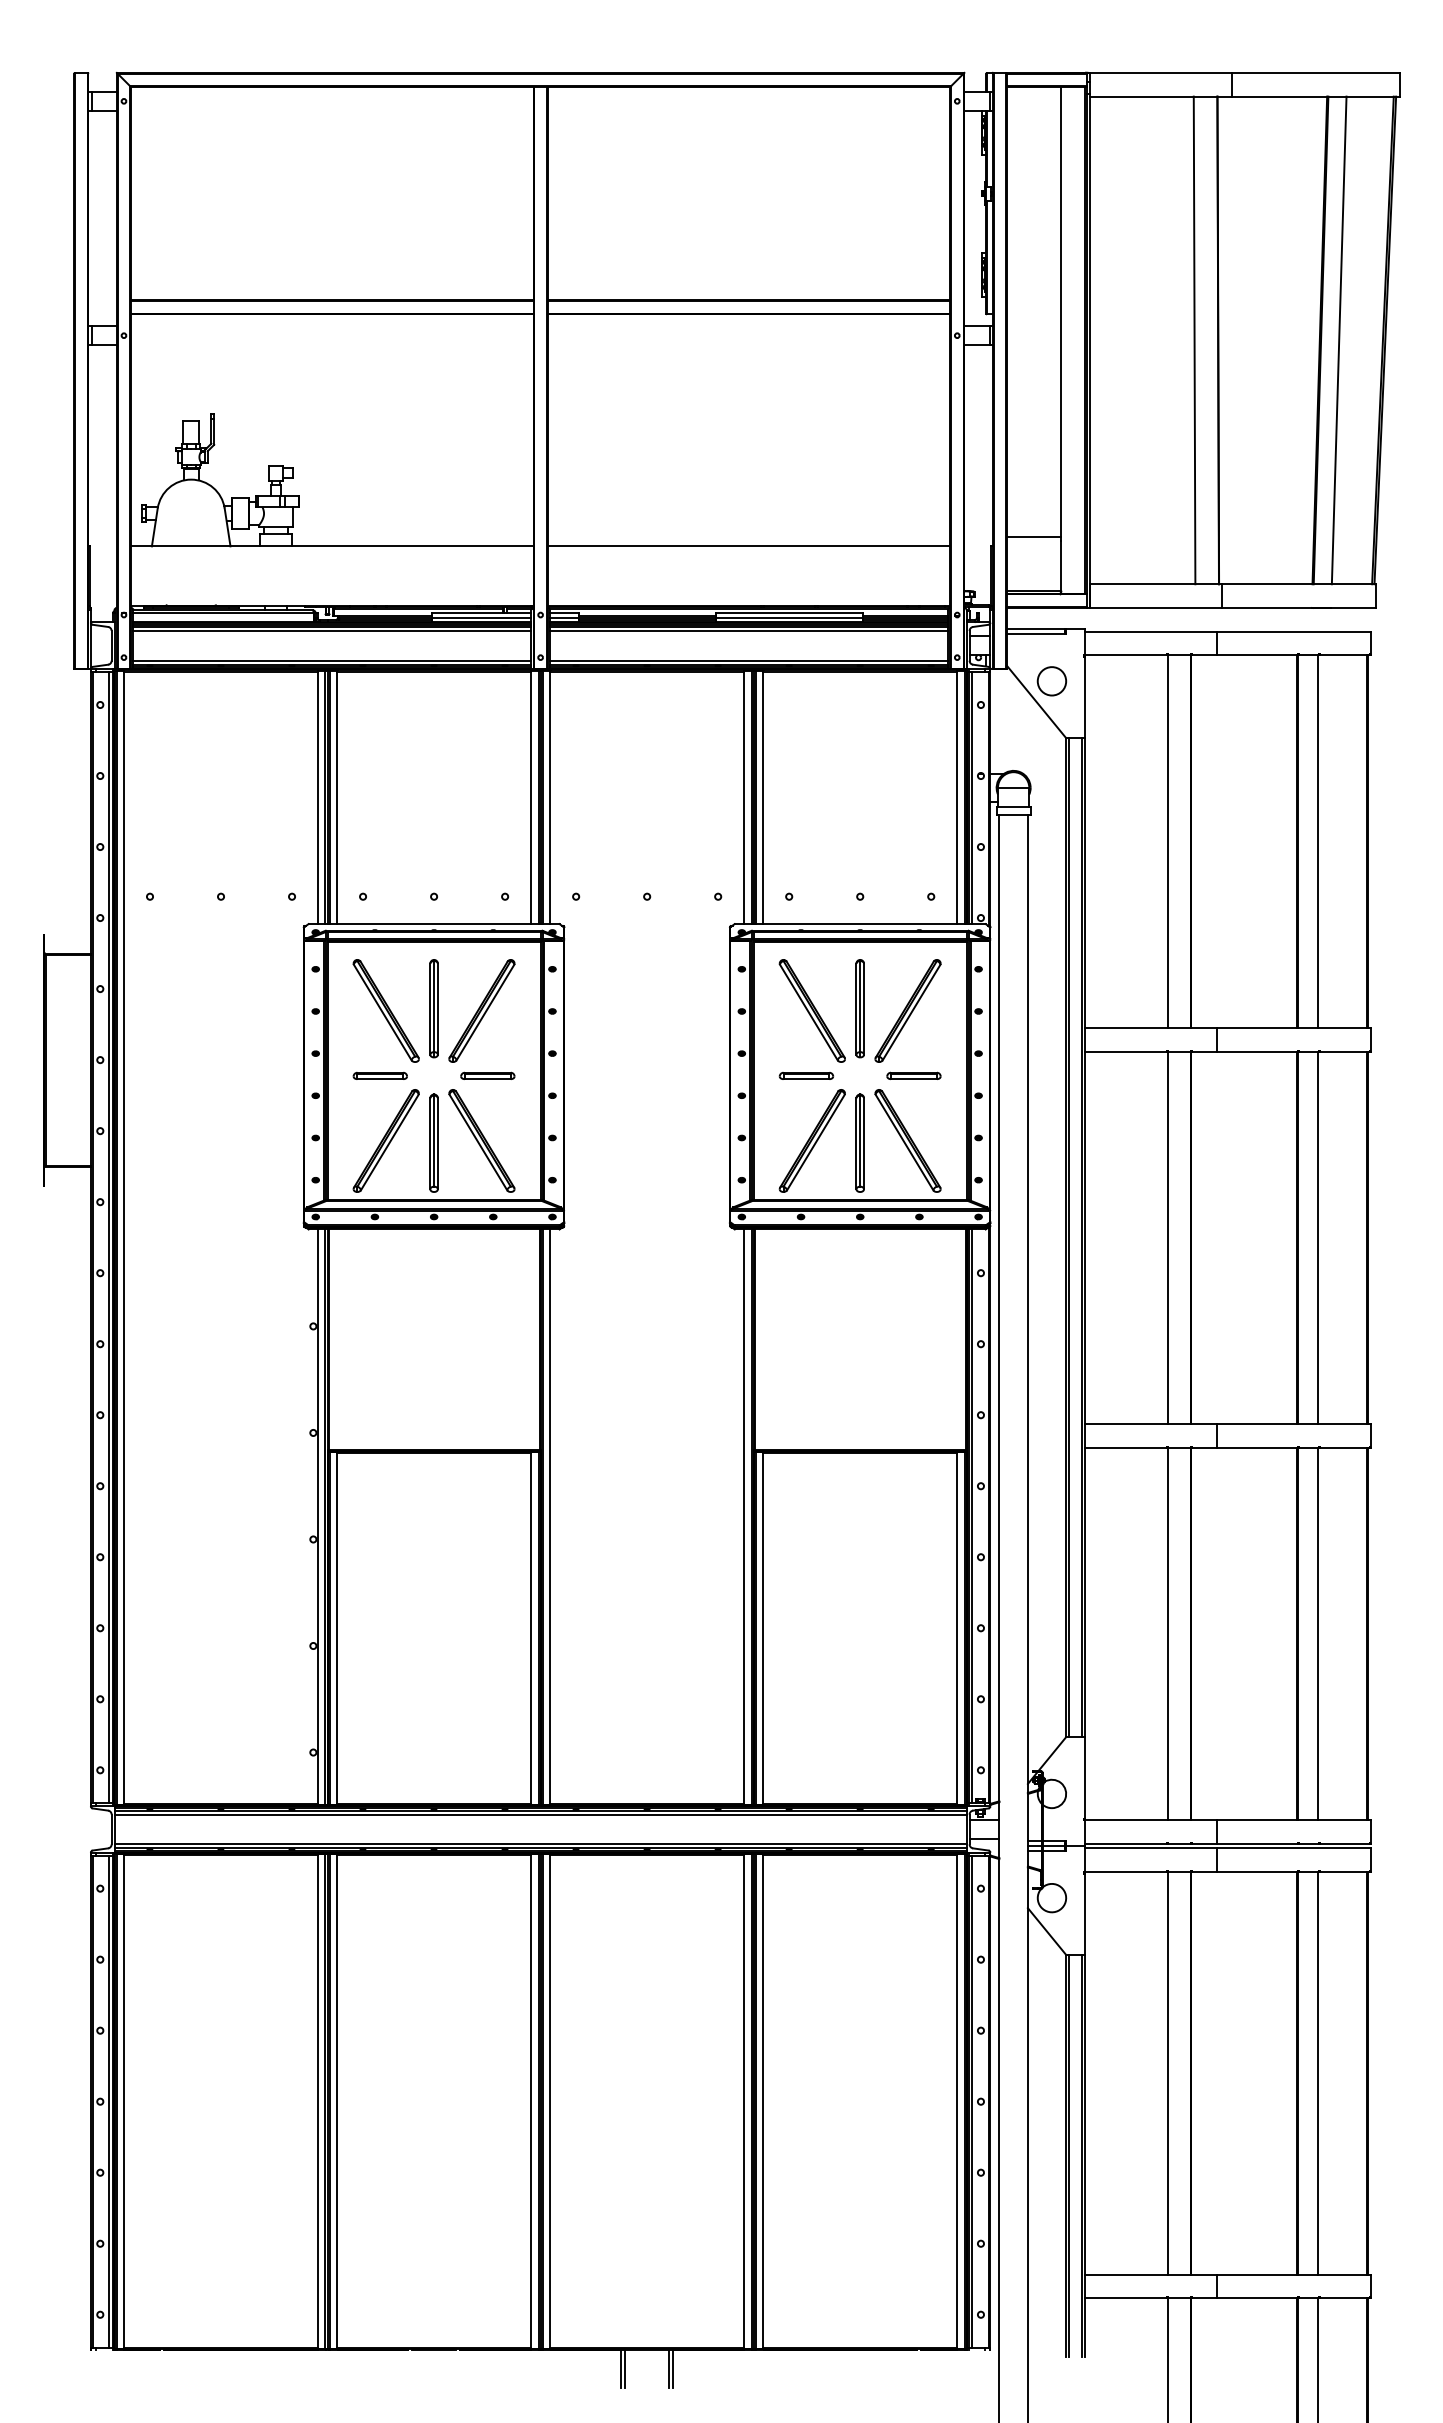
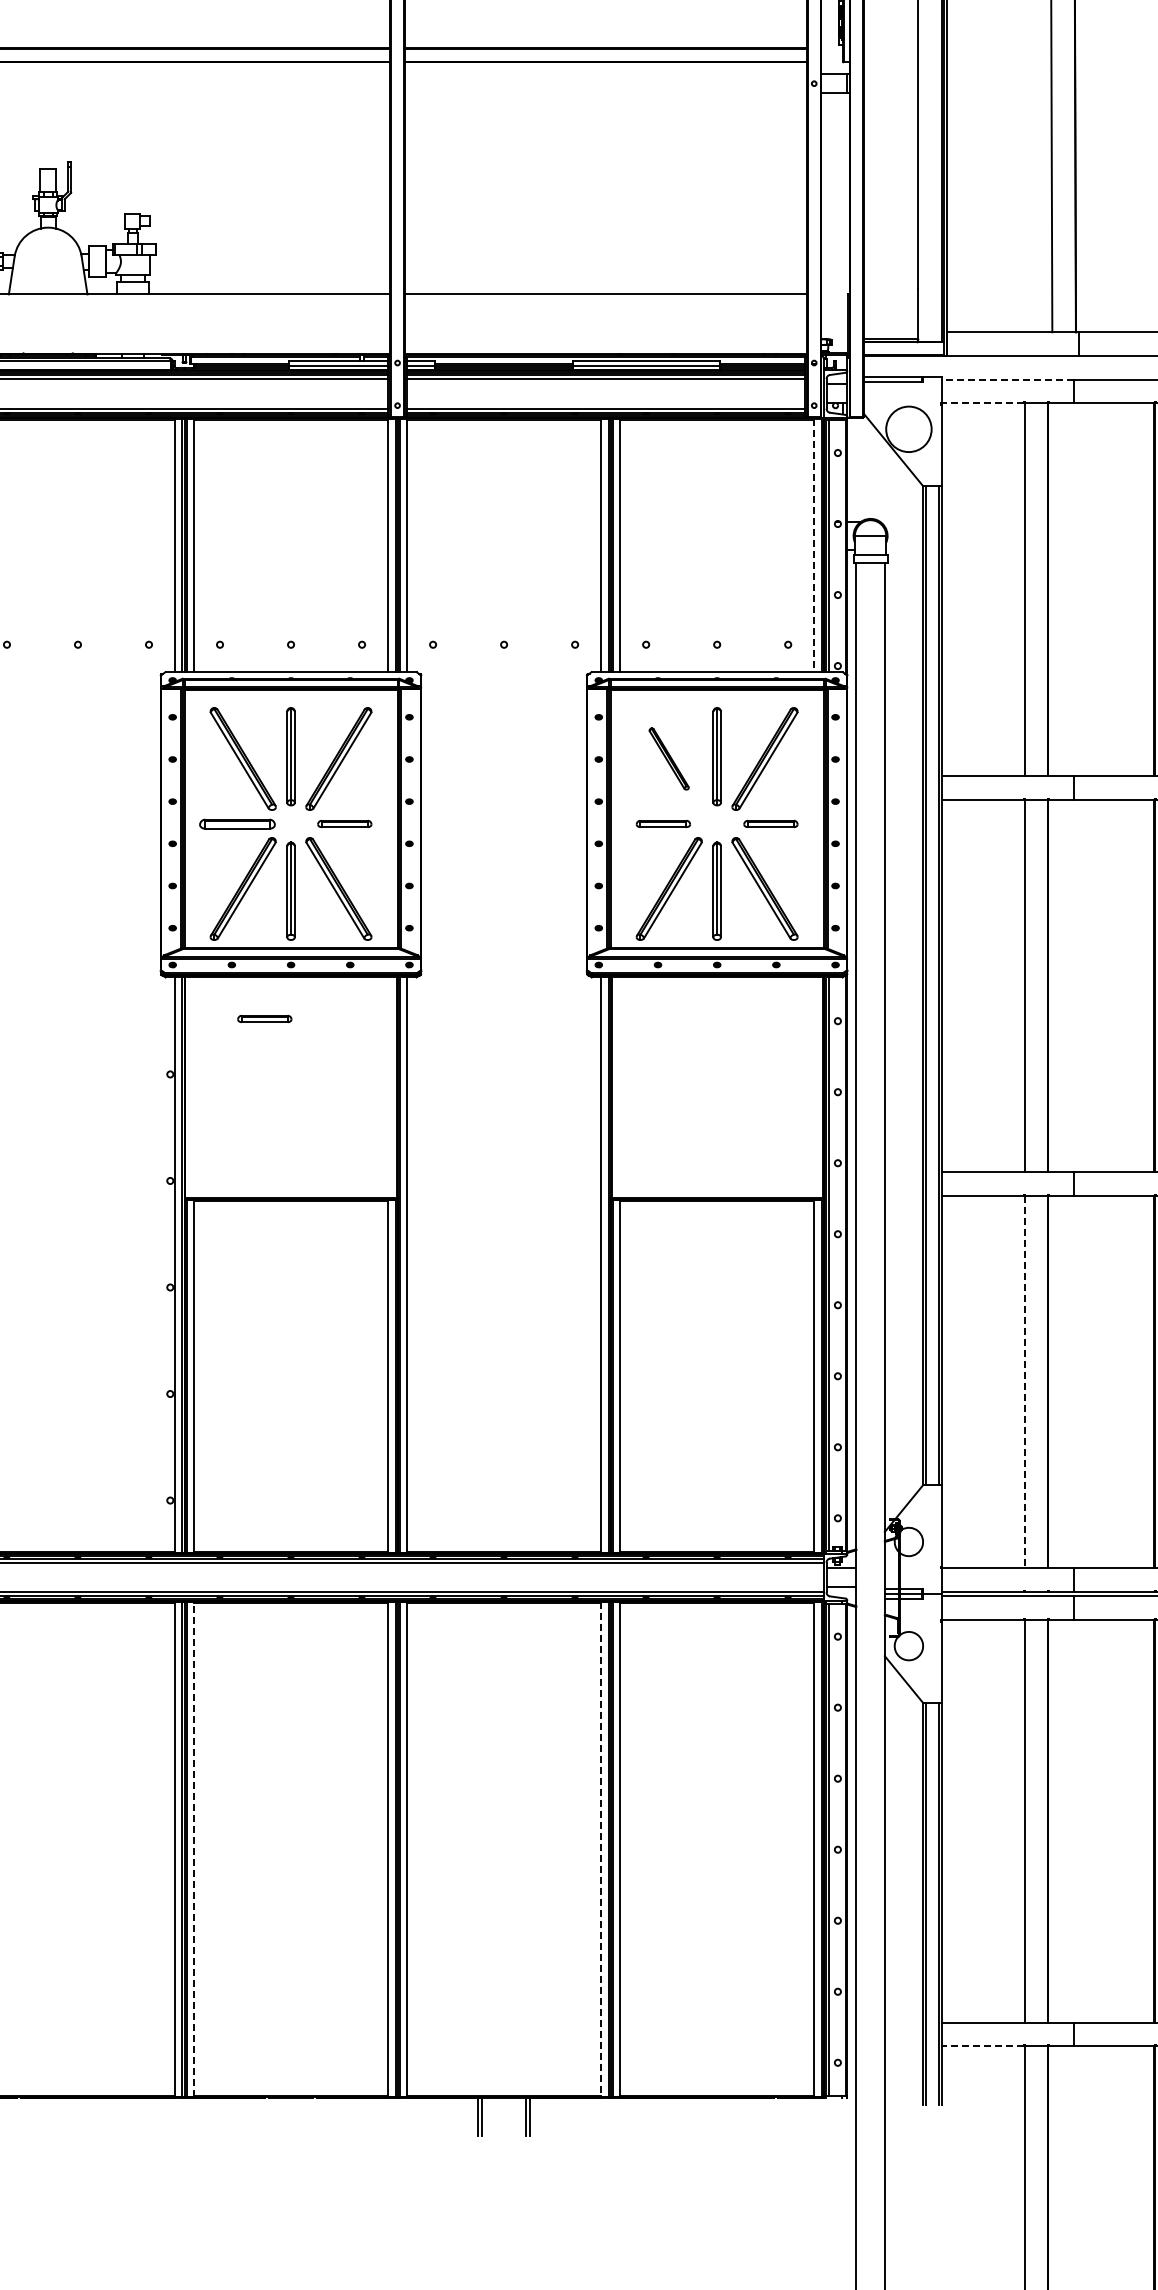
line: (1033, 536) -> (890, 284), removed
line: (1150, 631) -> (1007, 379), solid -> dashed
line: (1125, 655) -> (982, 403), solid -> dashed
circle: (1051, 681) -> (908, 429), size x1.6
line: (957, 797) -> (814, 545), solid -> dashed
part: (811, 1010) -> (668, 758), size x0.6
part: (379, 1075) -> (236, 823), size x1.4
part: (407, 1270) -> (264, 1018), added
line: (1167, 1634) -> (1024, 1382), solid -> dashed
line: (337, 2101) -> (194, 1849), solid -> dashed
line: (744, 2102) -> (601, 1850), solid -> dashed
line: (1125, 2298) -> (982, 2046), solid -> dashed

